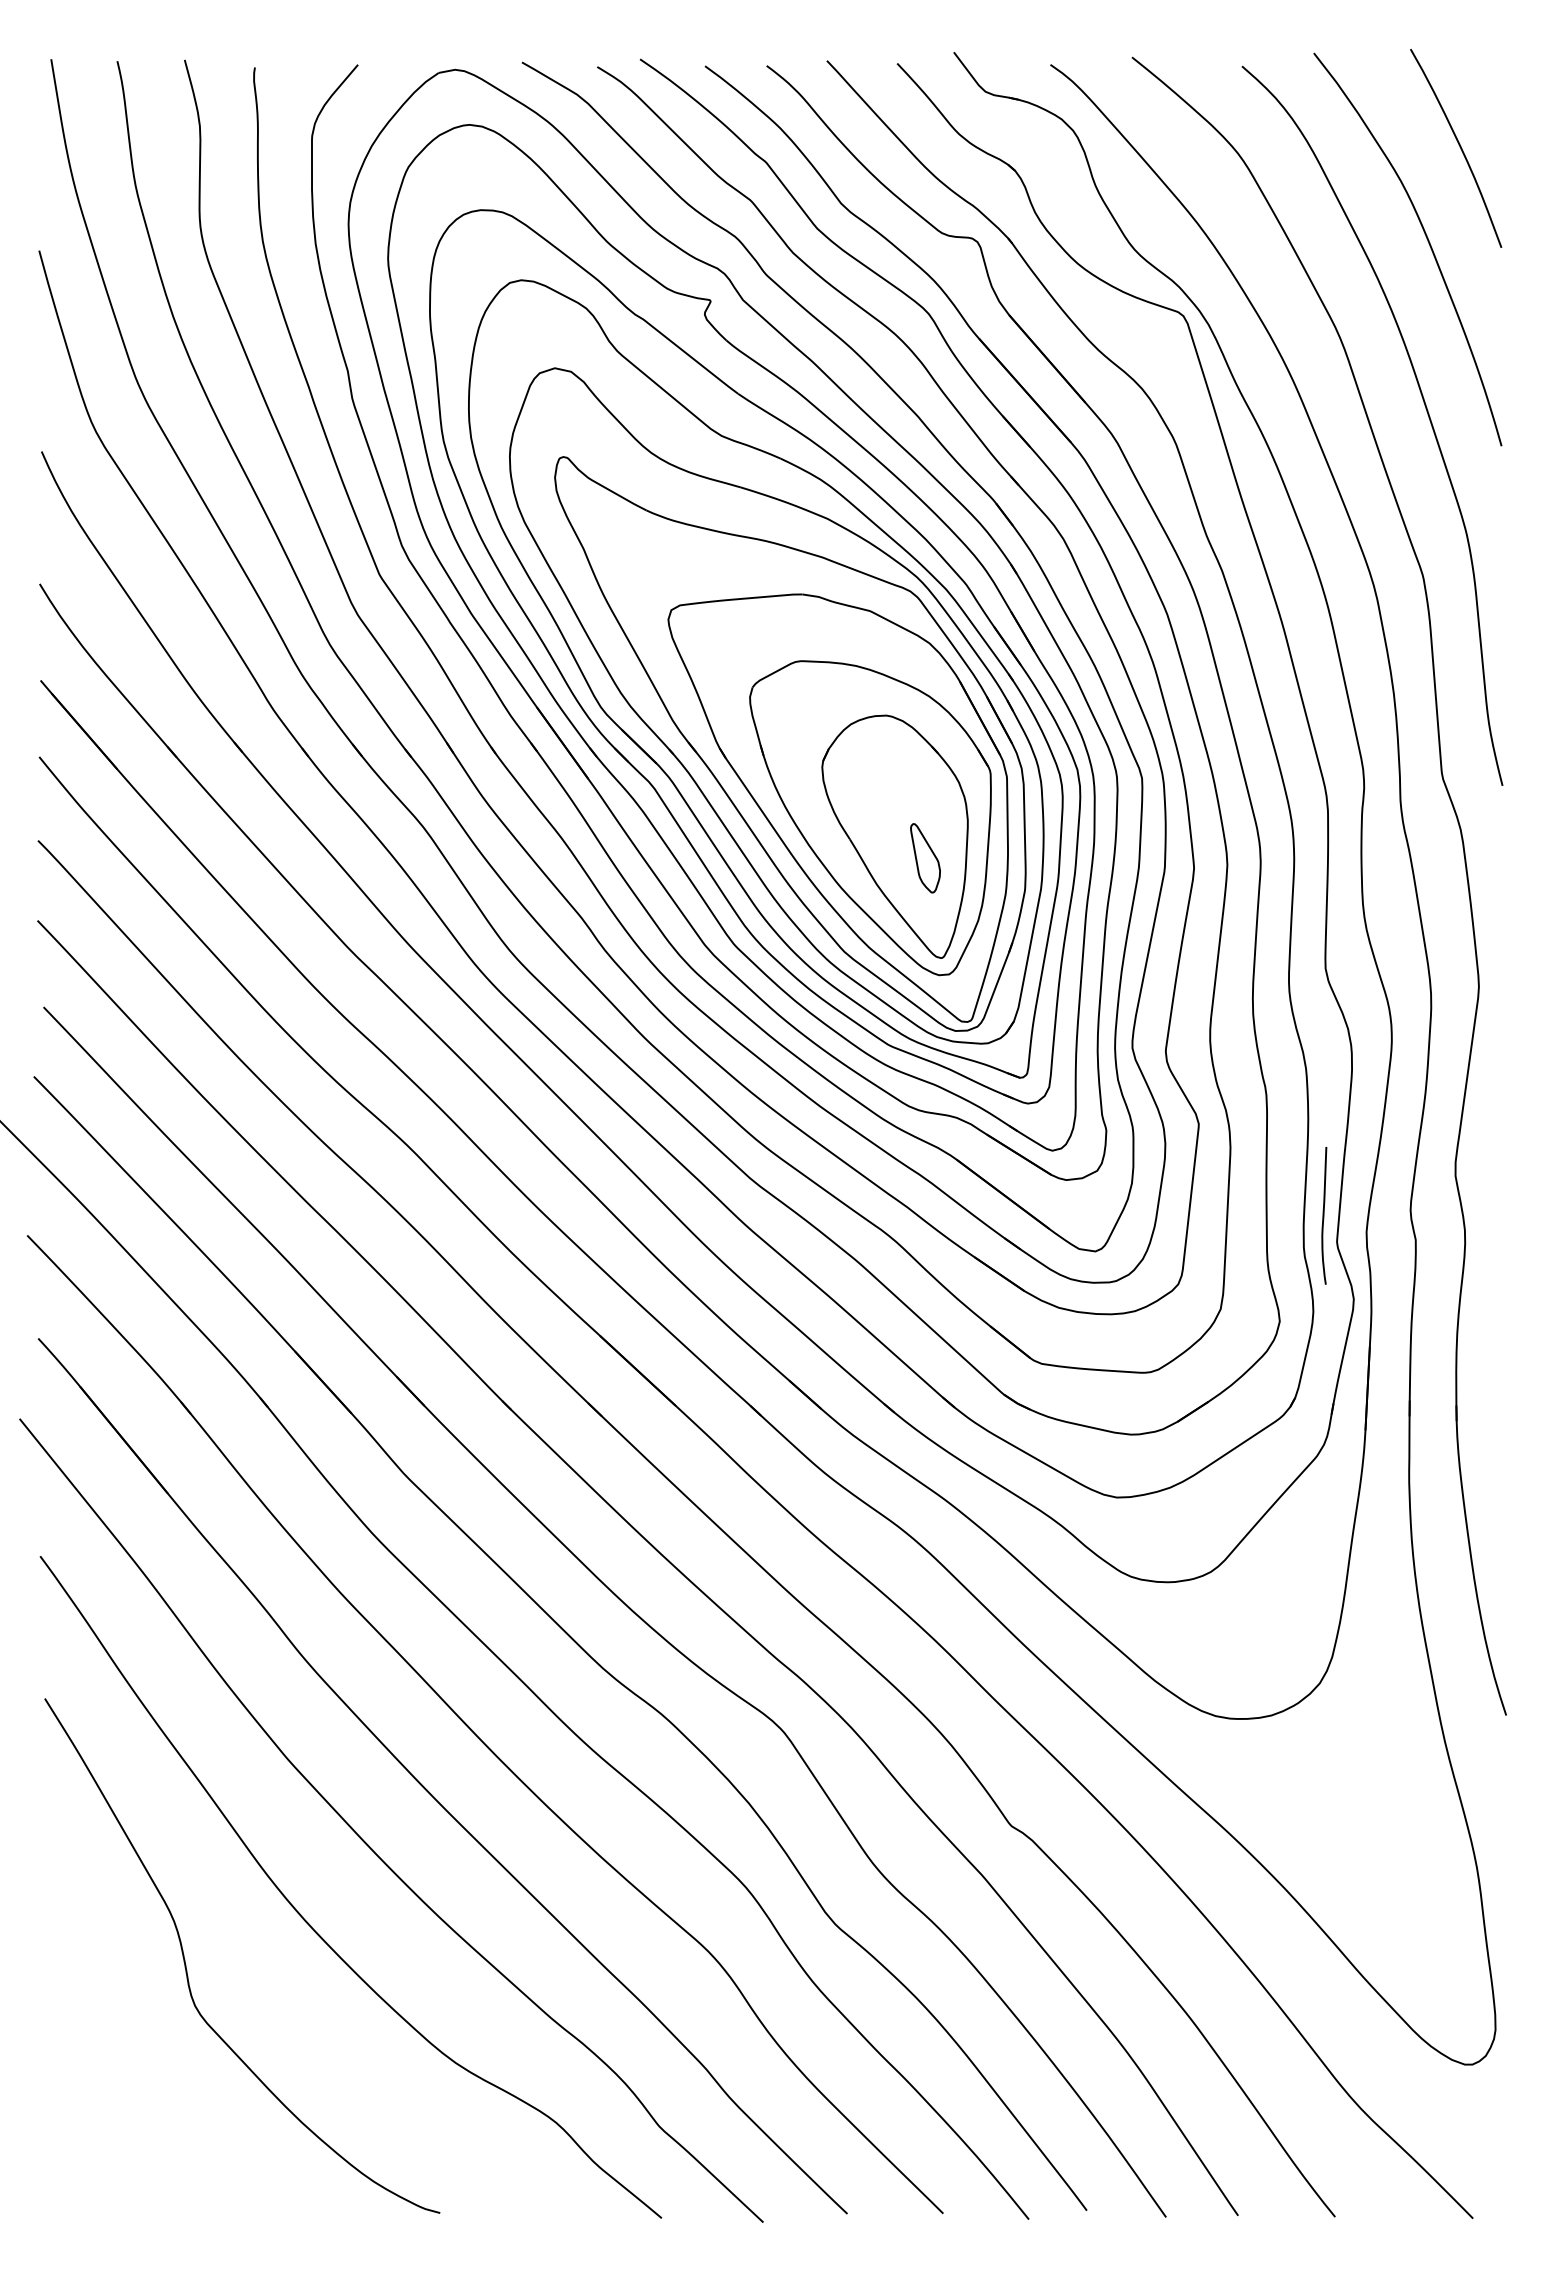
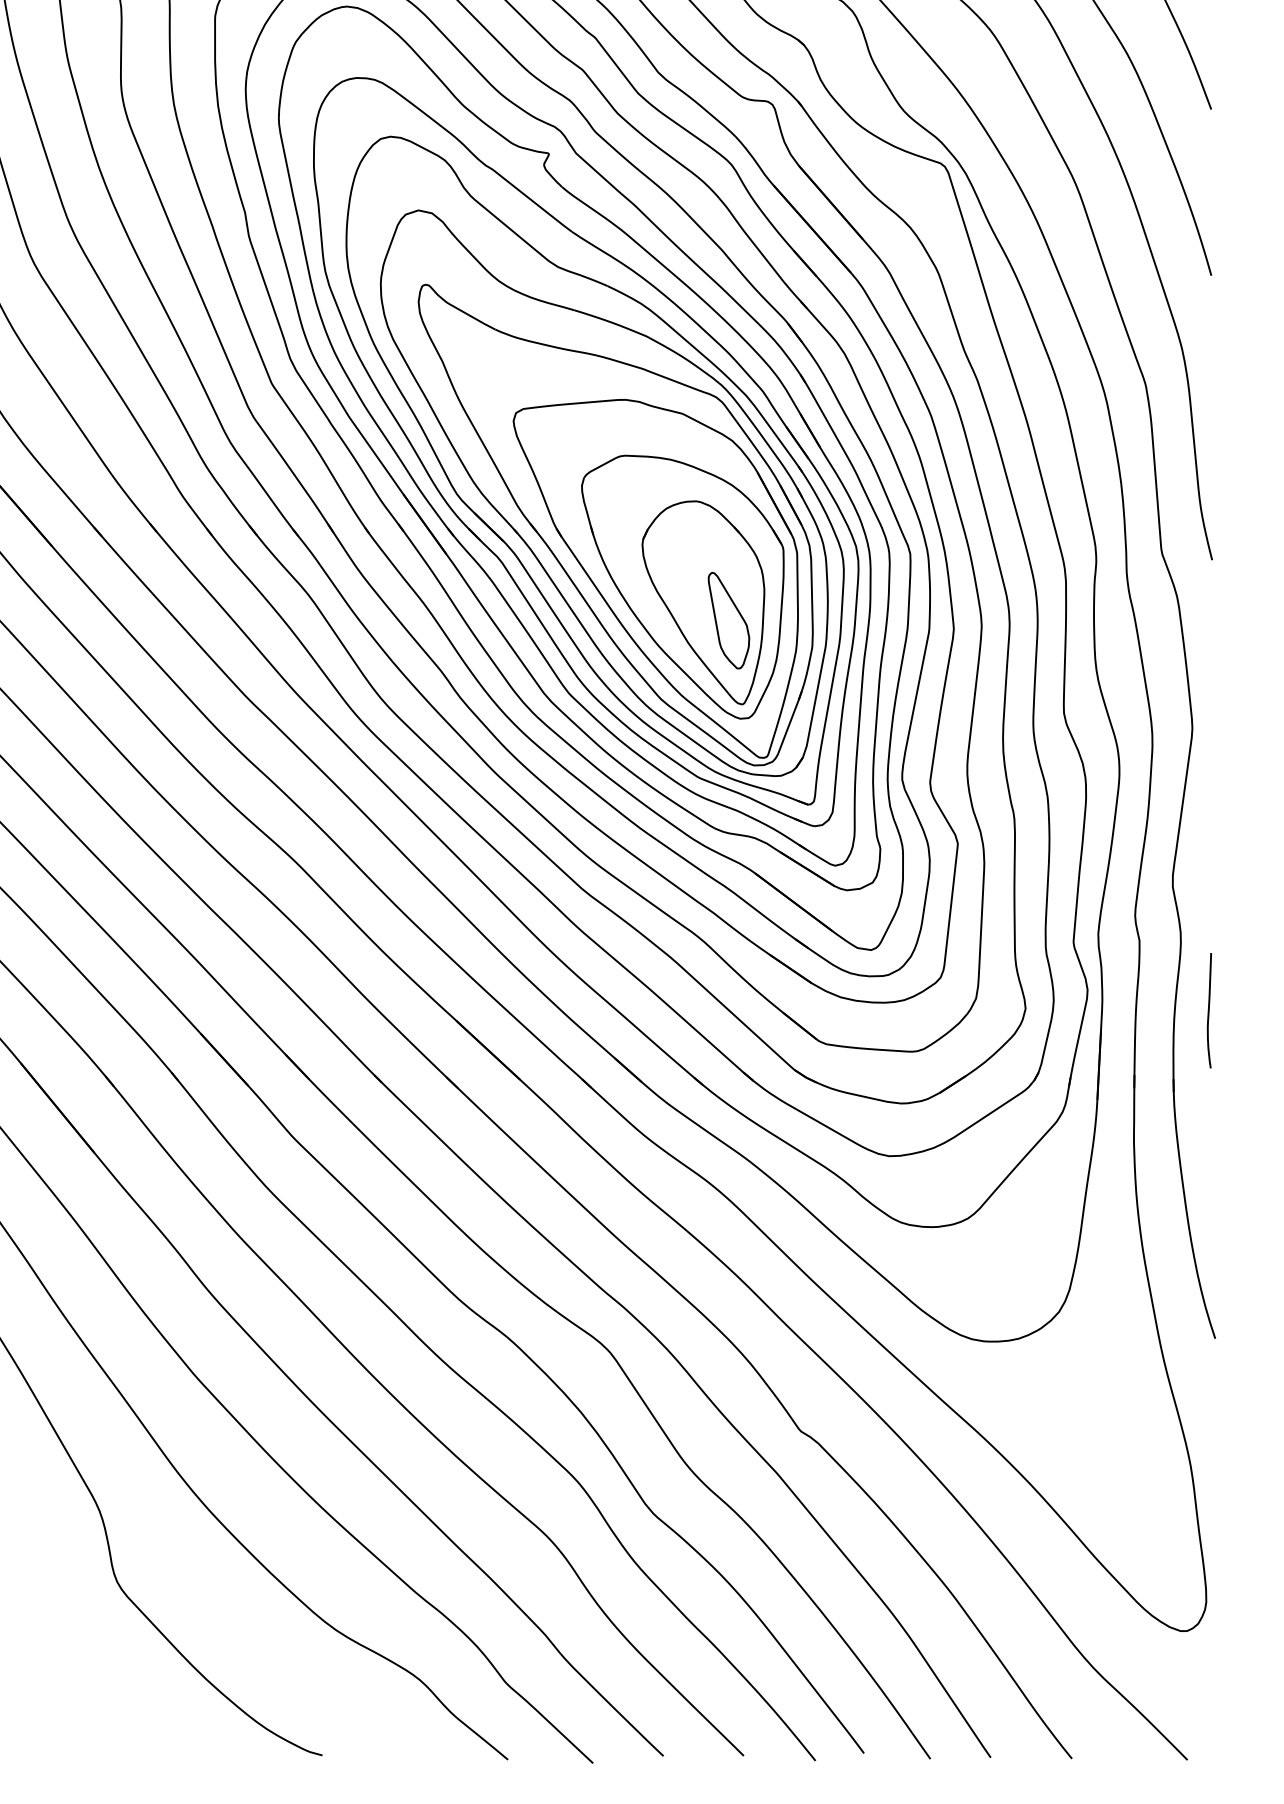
part: (925, 858) -> (728, 620), size x1.67
curve: (1324, 1215) -> (1209, 1010), moved

